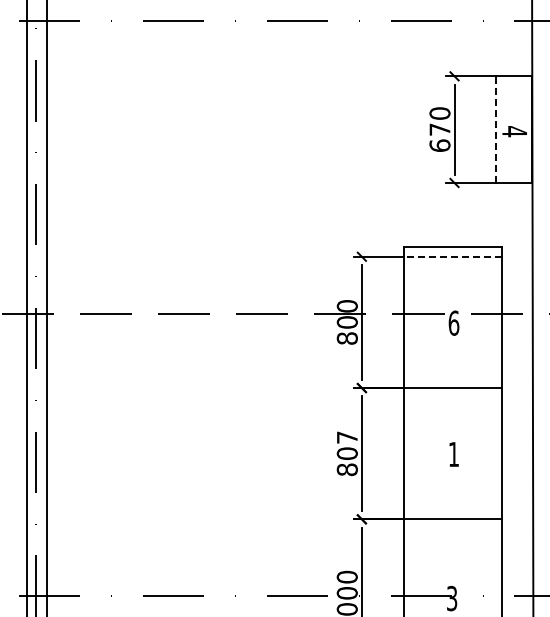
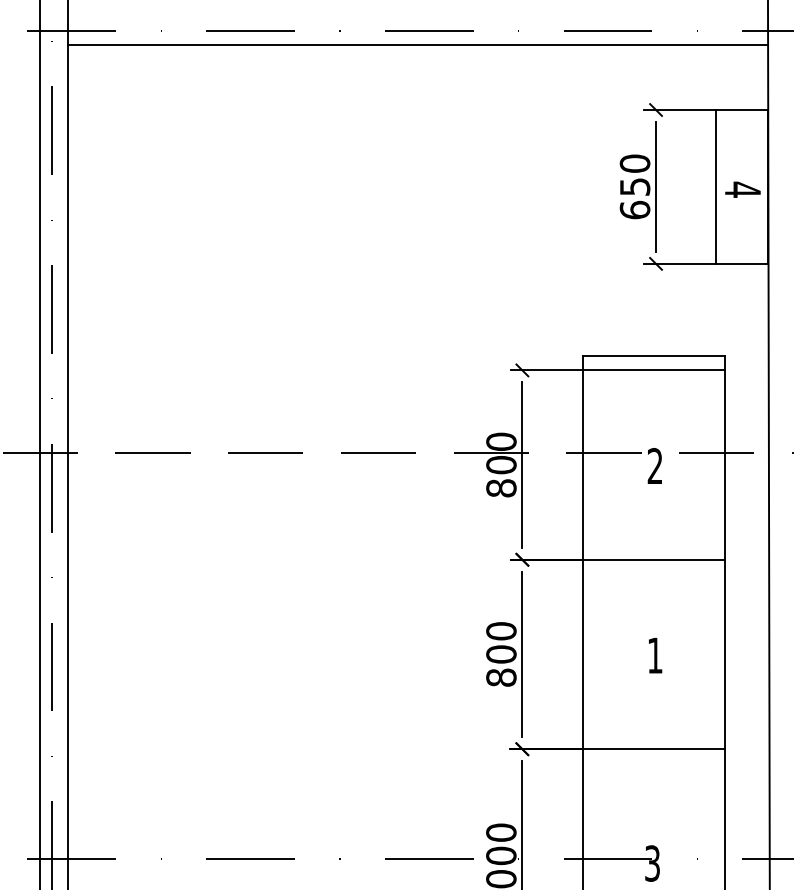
line: (289, 31) -> (417, 45), added
text: (439, 129) -> (634, 186), 670 -> 650
line: (496, 129) -> (716, 186), dashed -> solid
line: (452, 256) -> (653, 369), dashed -> solid
text: (453, 322) -> (654, 465), 6 -> 2
text: (346, 437) -> (500, 631), 807 -> 800

